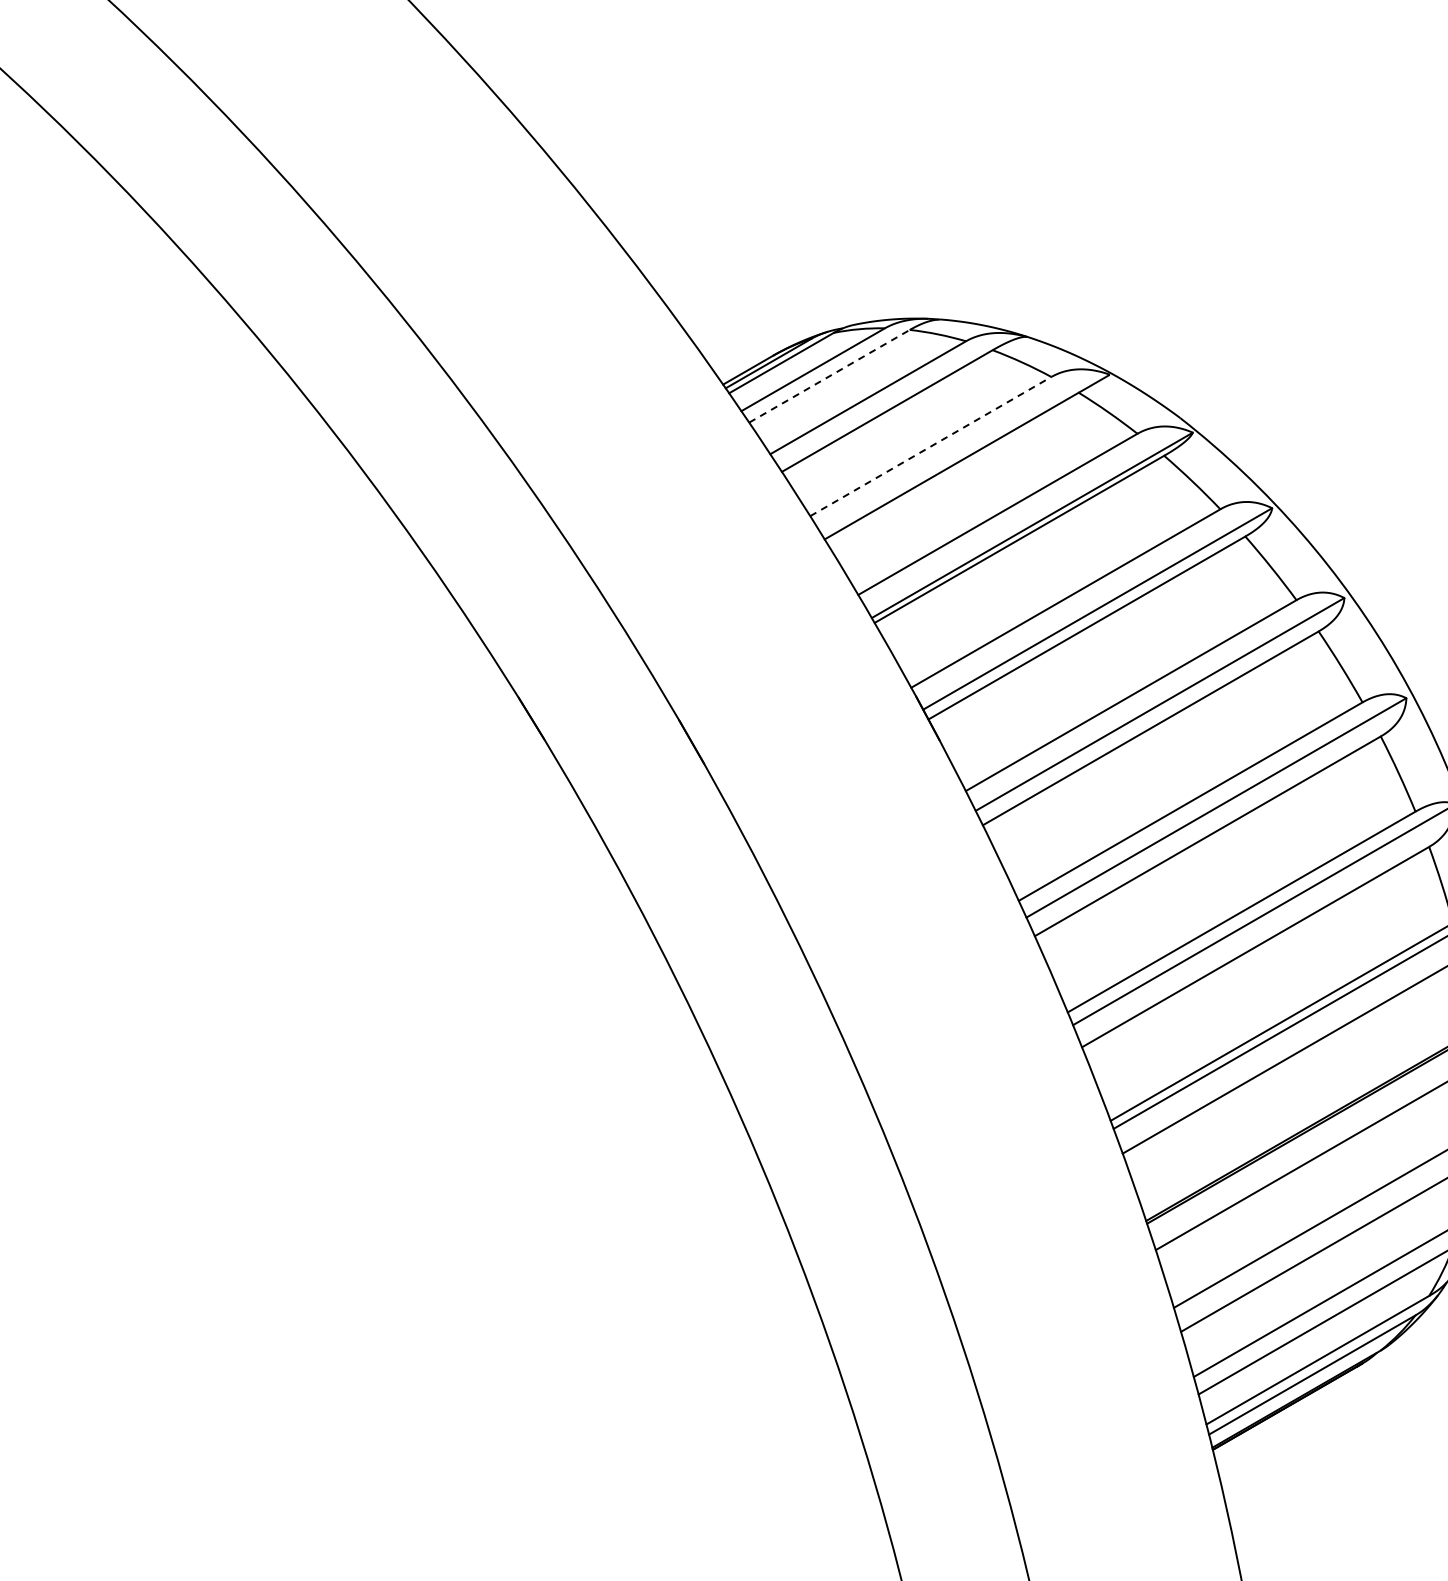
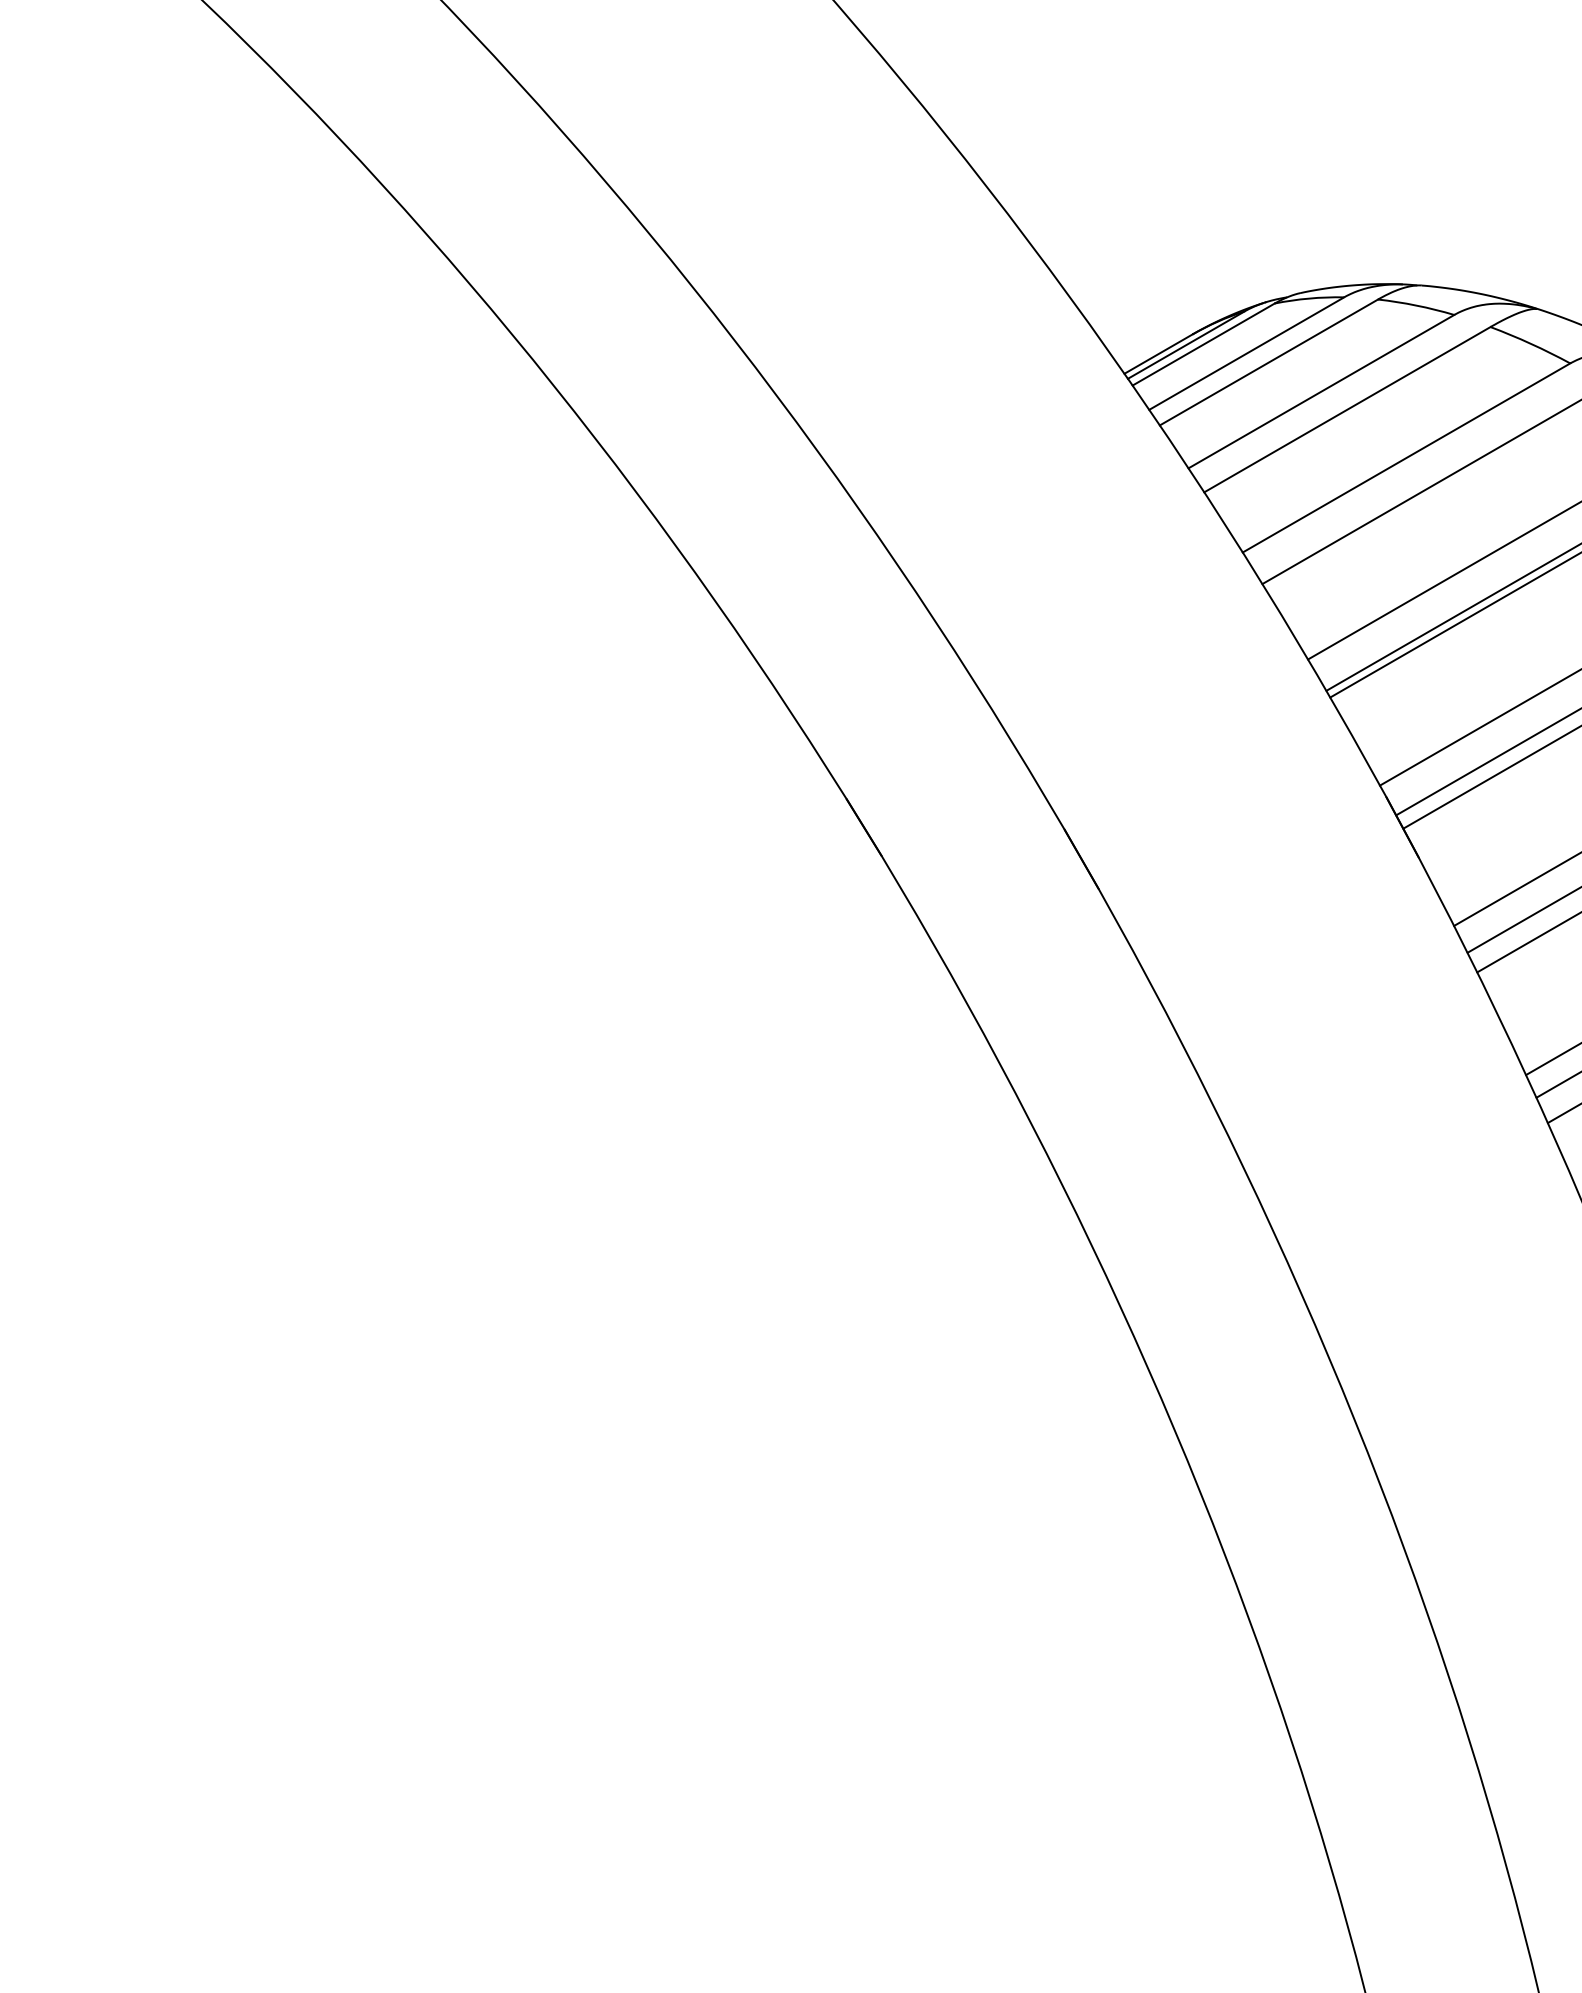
line: (829, 376) -> (1268, 362), dashed -> solid
line: (931, 446) -> (1407, 457), dashed -> solid

